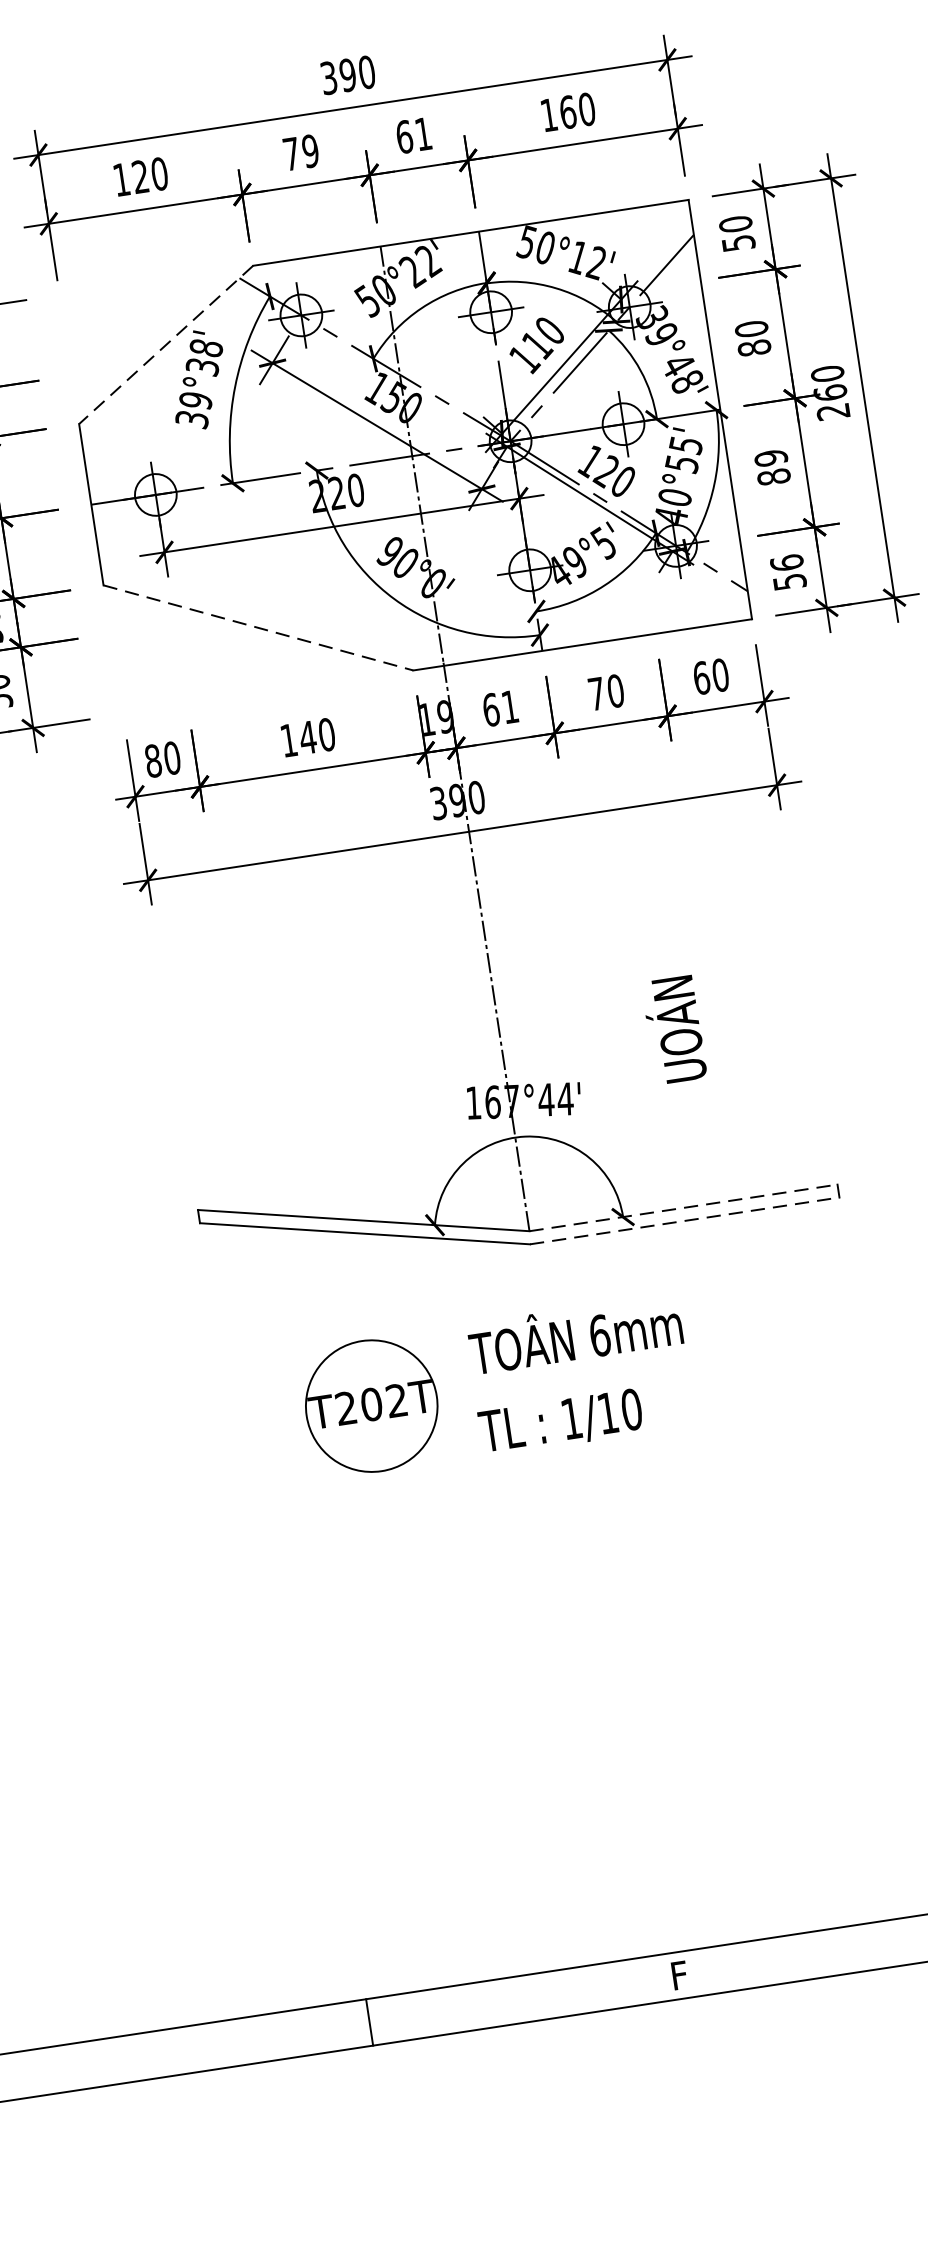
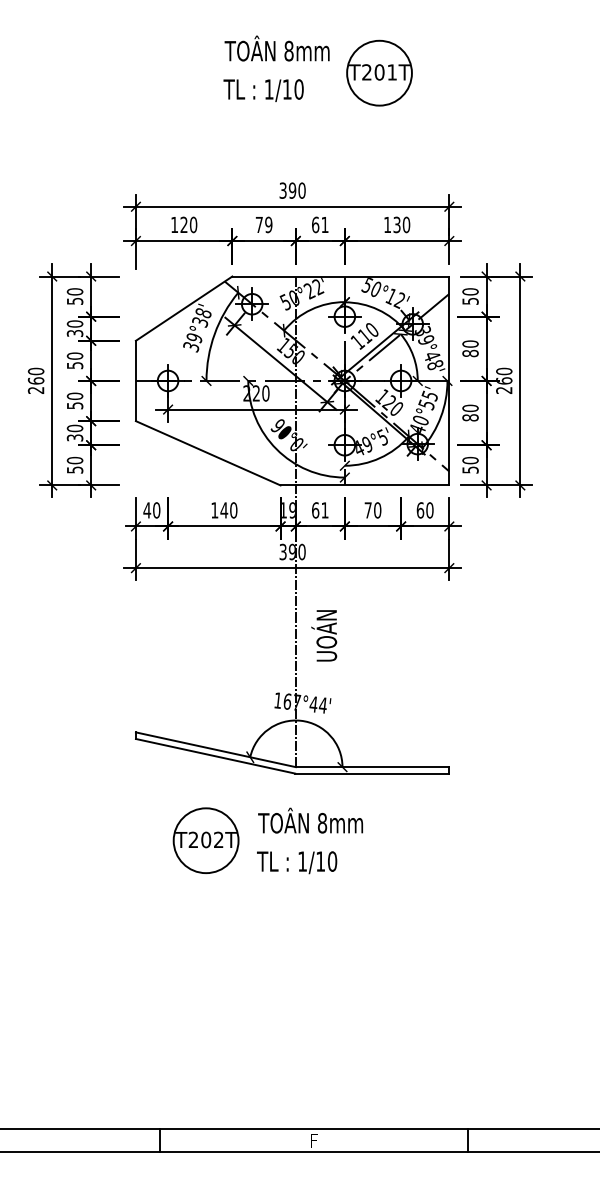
text: (566, 111) -> (396, 224), 160 -> 130
line: (166, 344) -> (184, 308), dashed -> solid
text: (771, 458) -> (470, 408), 89 -> 80
text: (786, 562) -> (470, 460), 56 -> 50
line: (258, 628) -> (208, 453), dashed -> solid
text: (153, 761) -> (147, 510), 80 -> 40
text: (674, 1029) -> (324, 635), moved
line: (683, 1208) -> (372, 767), dashed -> solid
line: (685, 1220) -> (372, 773), dashed -> solid
text: (599, 1334) -> (322, 822), 6mm -> 8mm

